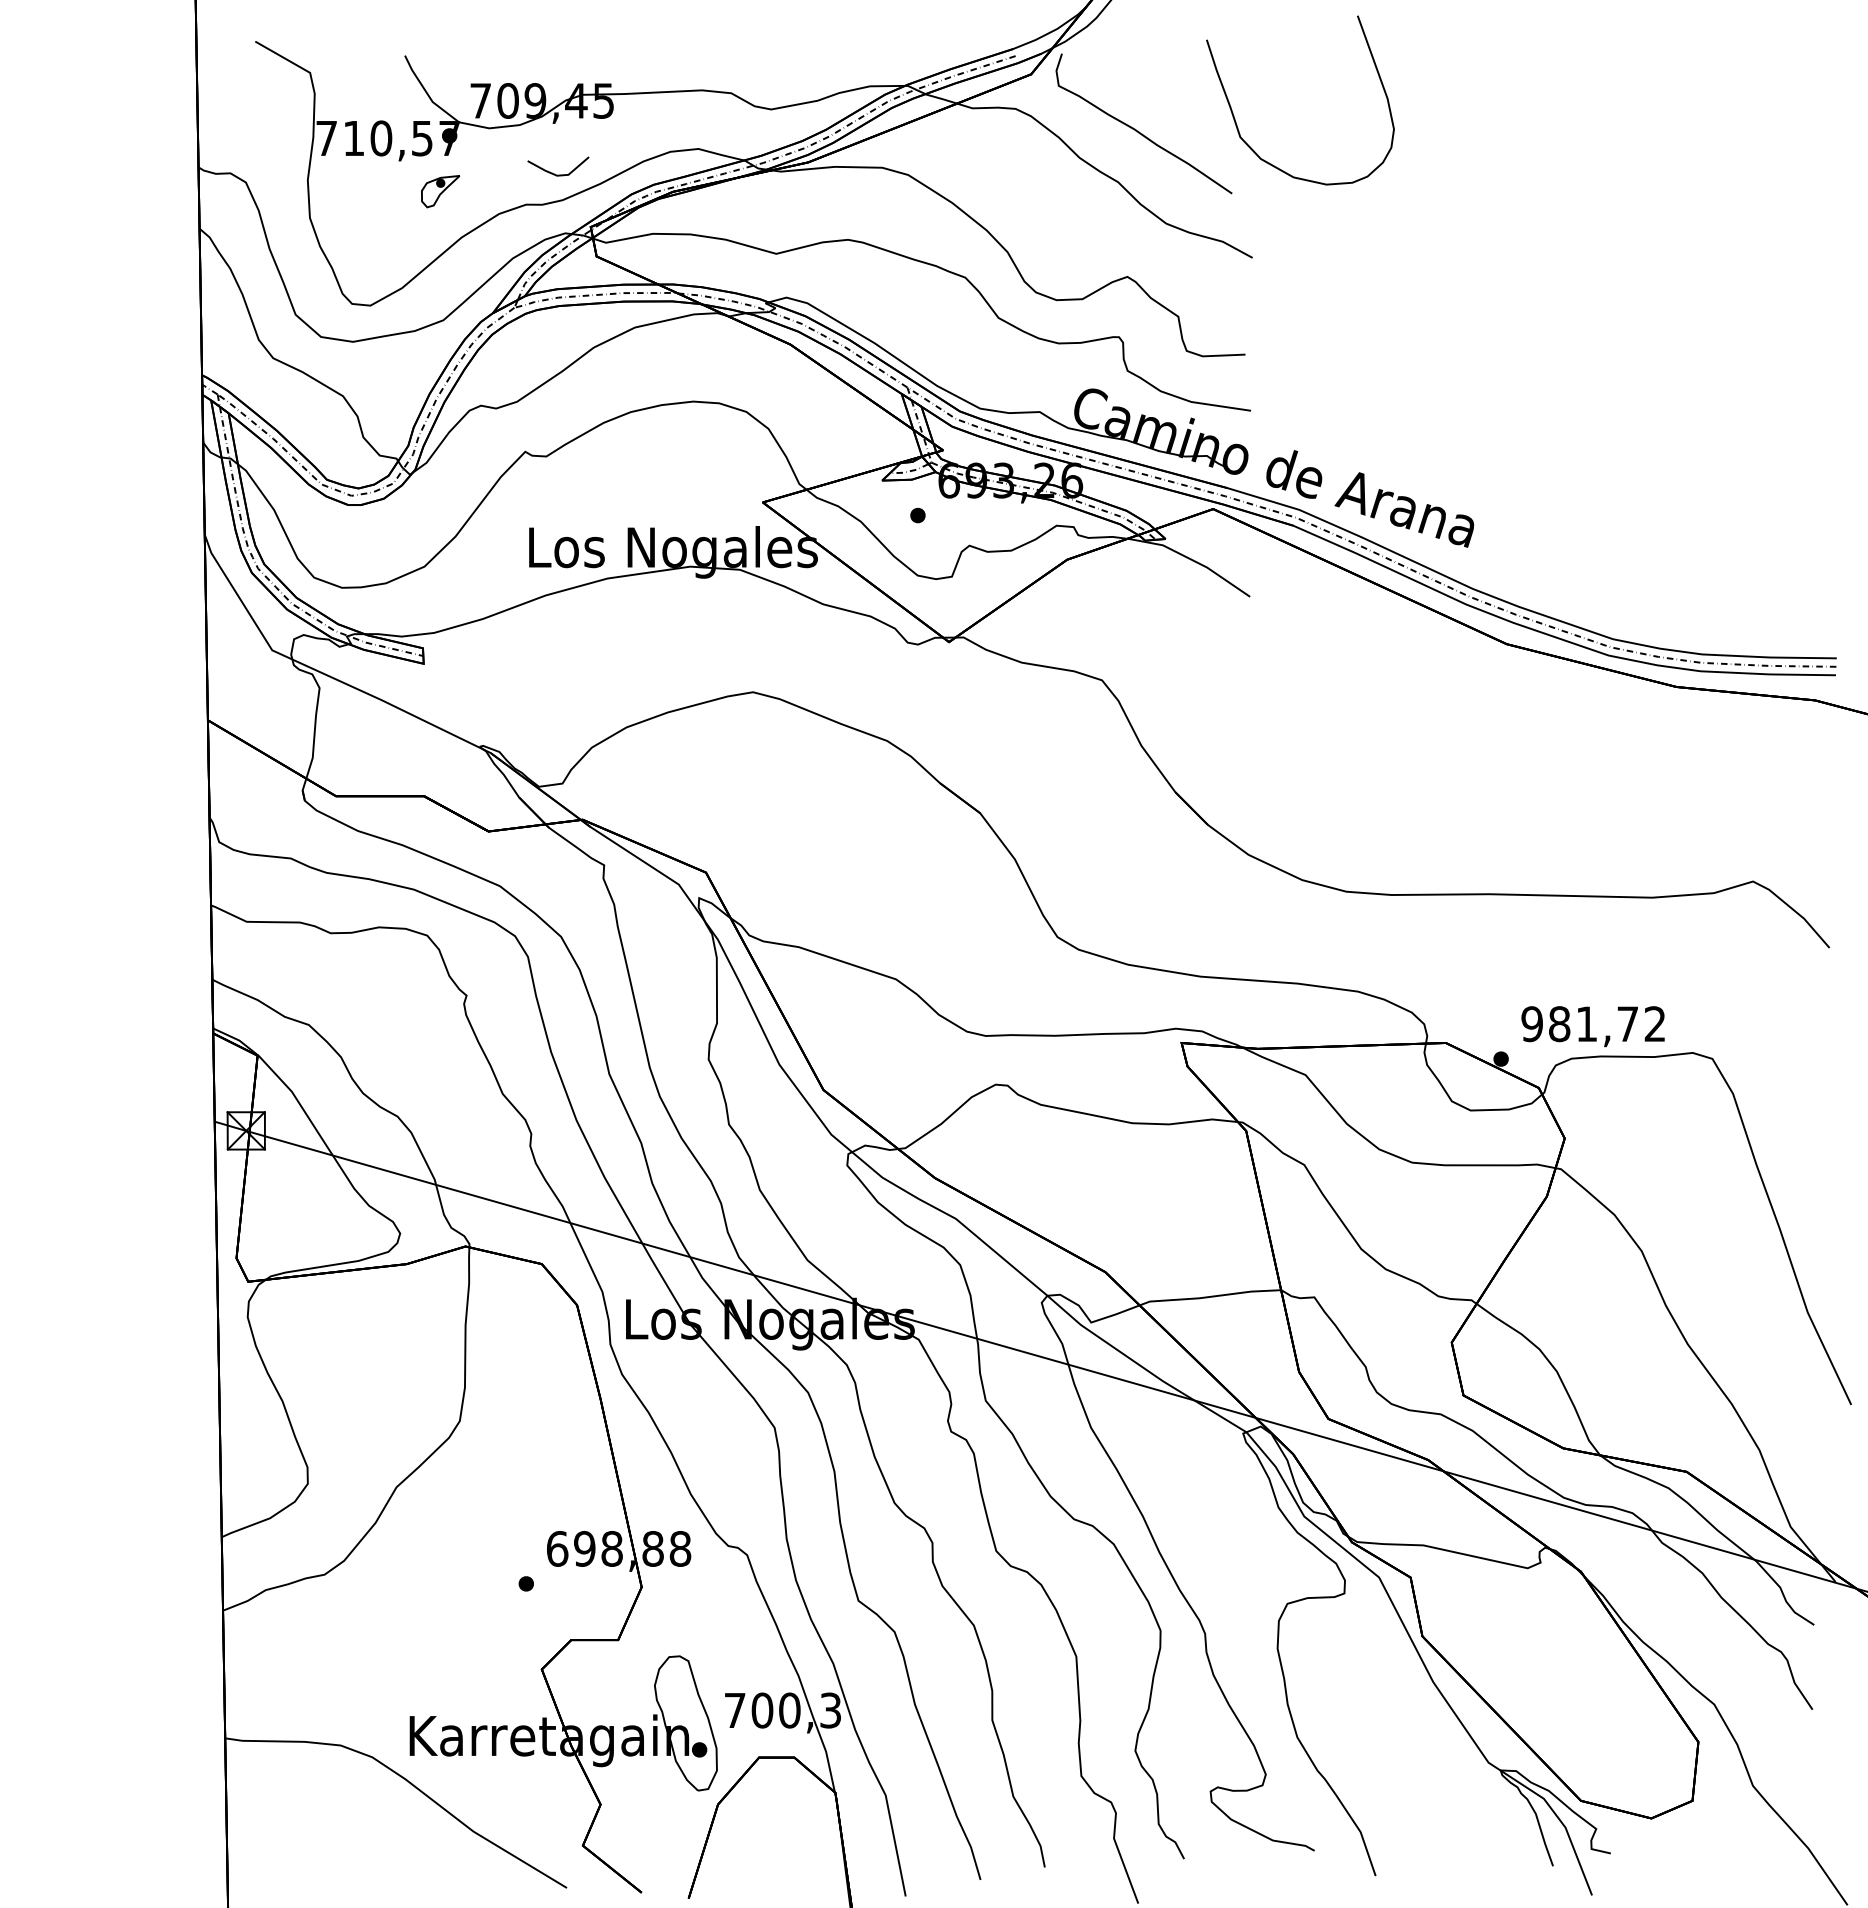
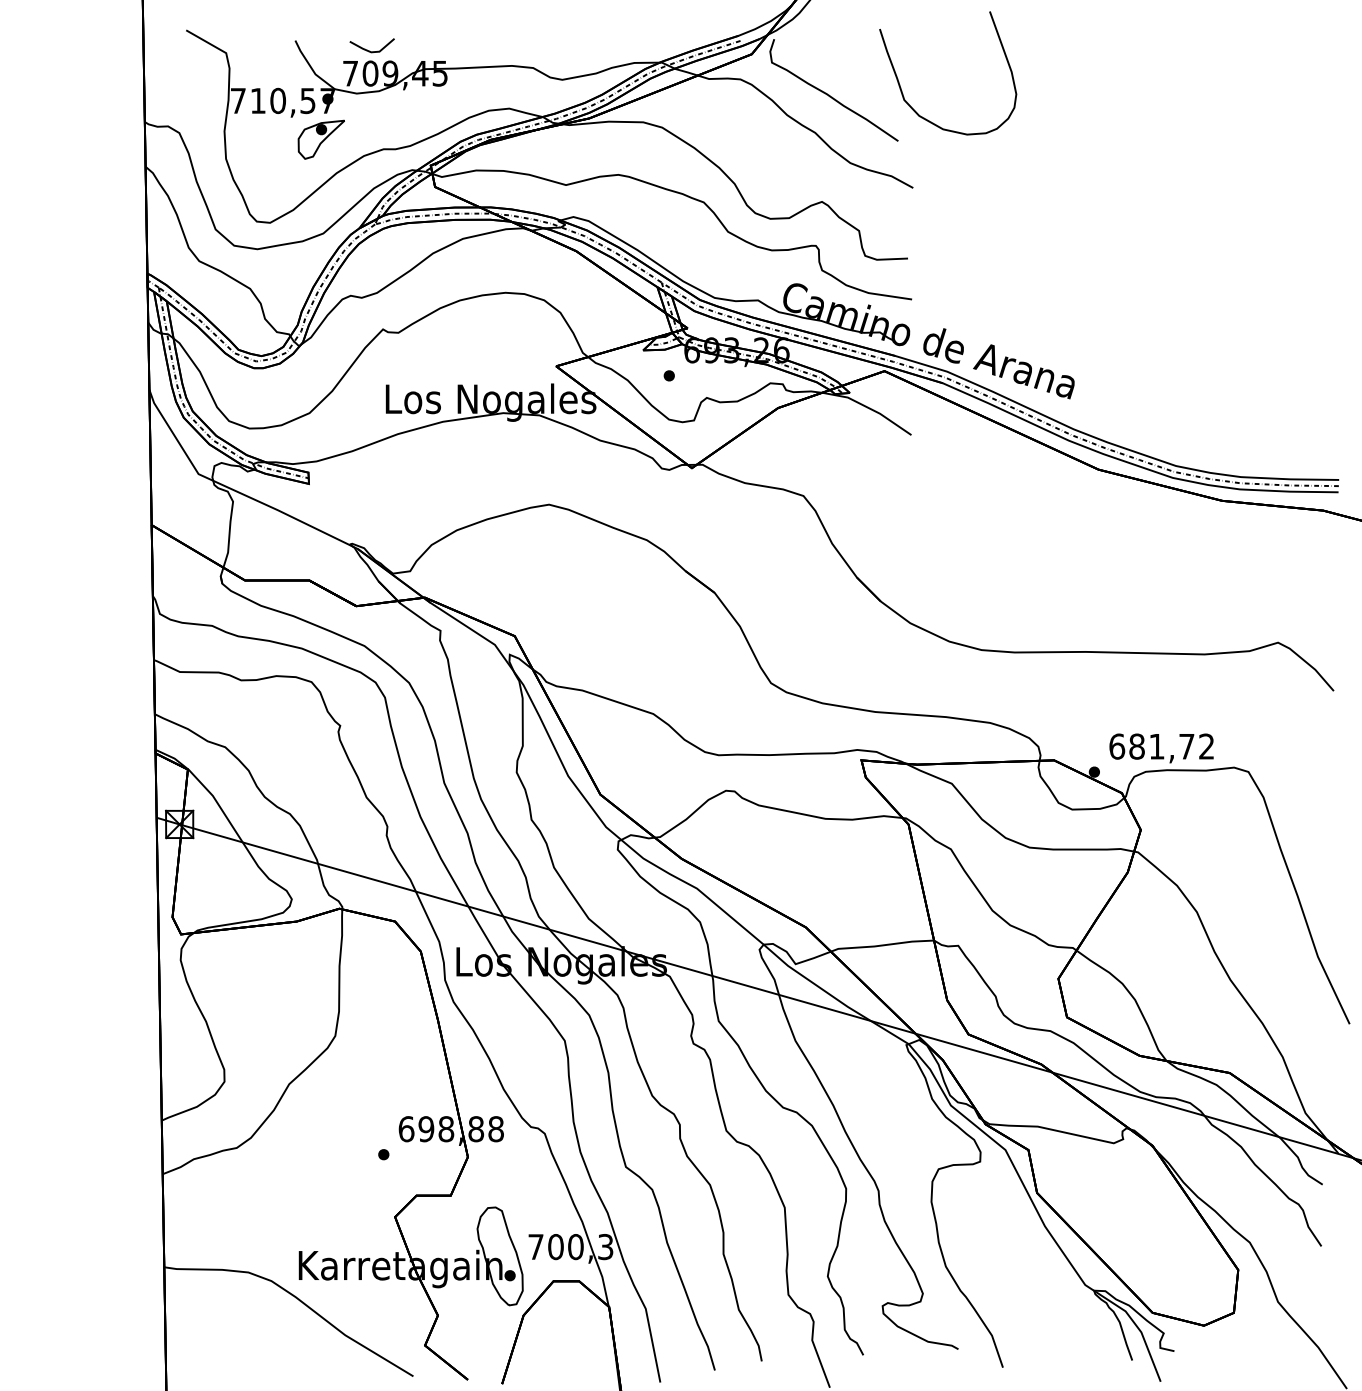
line: (558, 174) -> (372, 51), moved
part: (440, 191) -> (321, 139), size x1.67
text: (1532, 1024) -> (1117, 746), 981,72 -> 681,72

